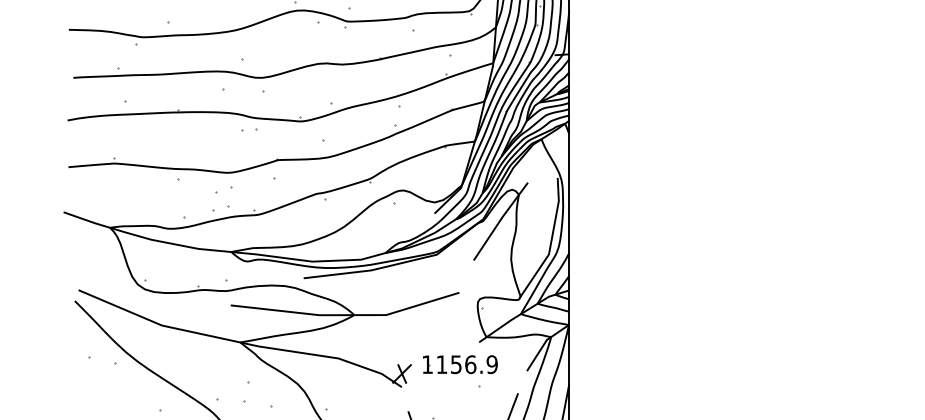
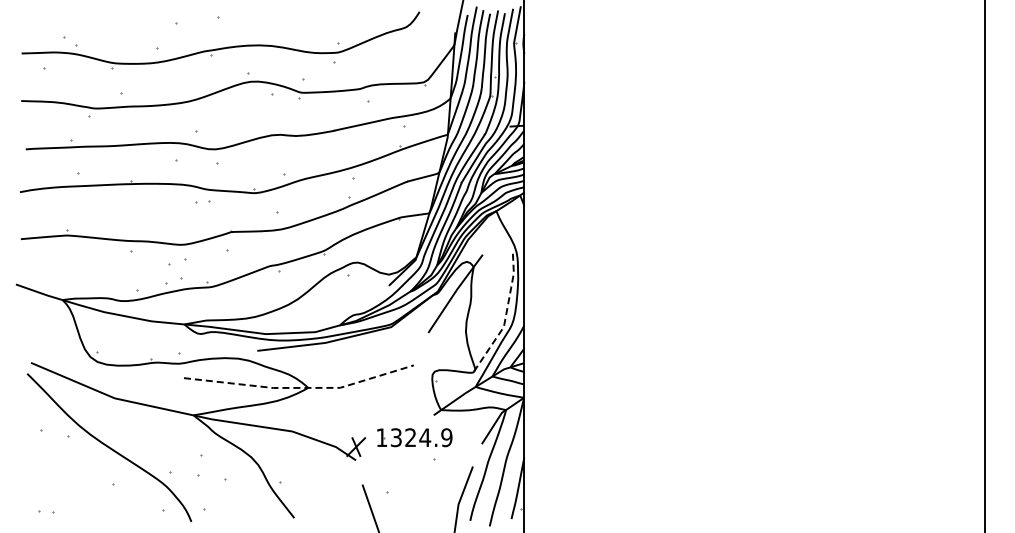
line: (551, 242) -> (506, 314), solid -> dashed
line: (346, 314) -> (300, 387), solid -> dashed
text: (457, 364) -> (411, 437), 1156.9 -> 1324.9

